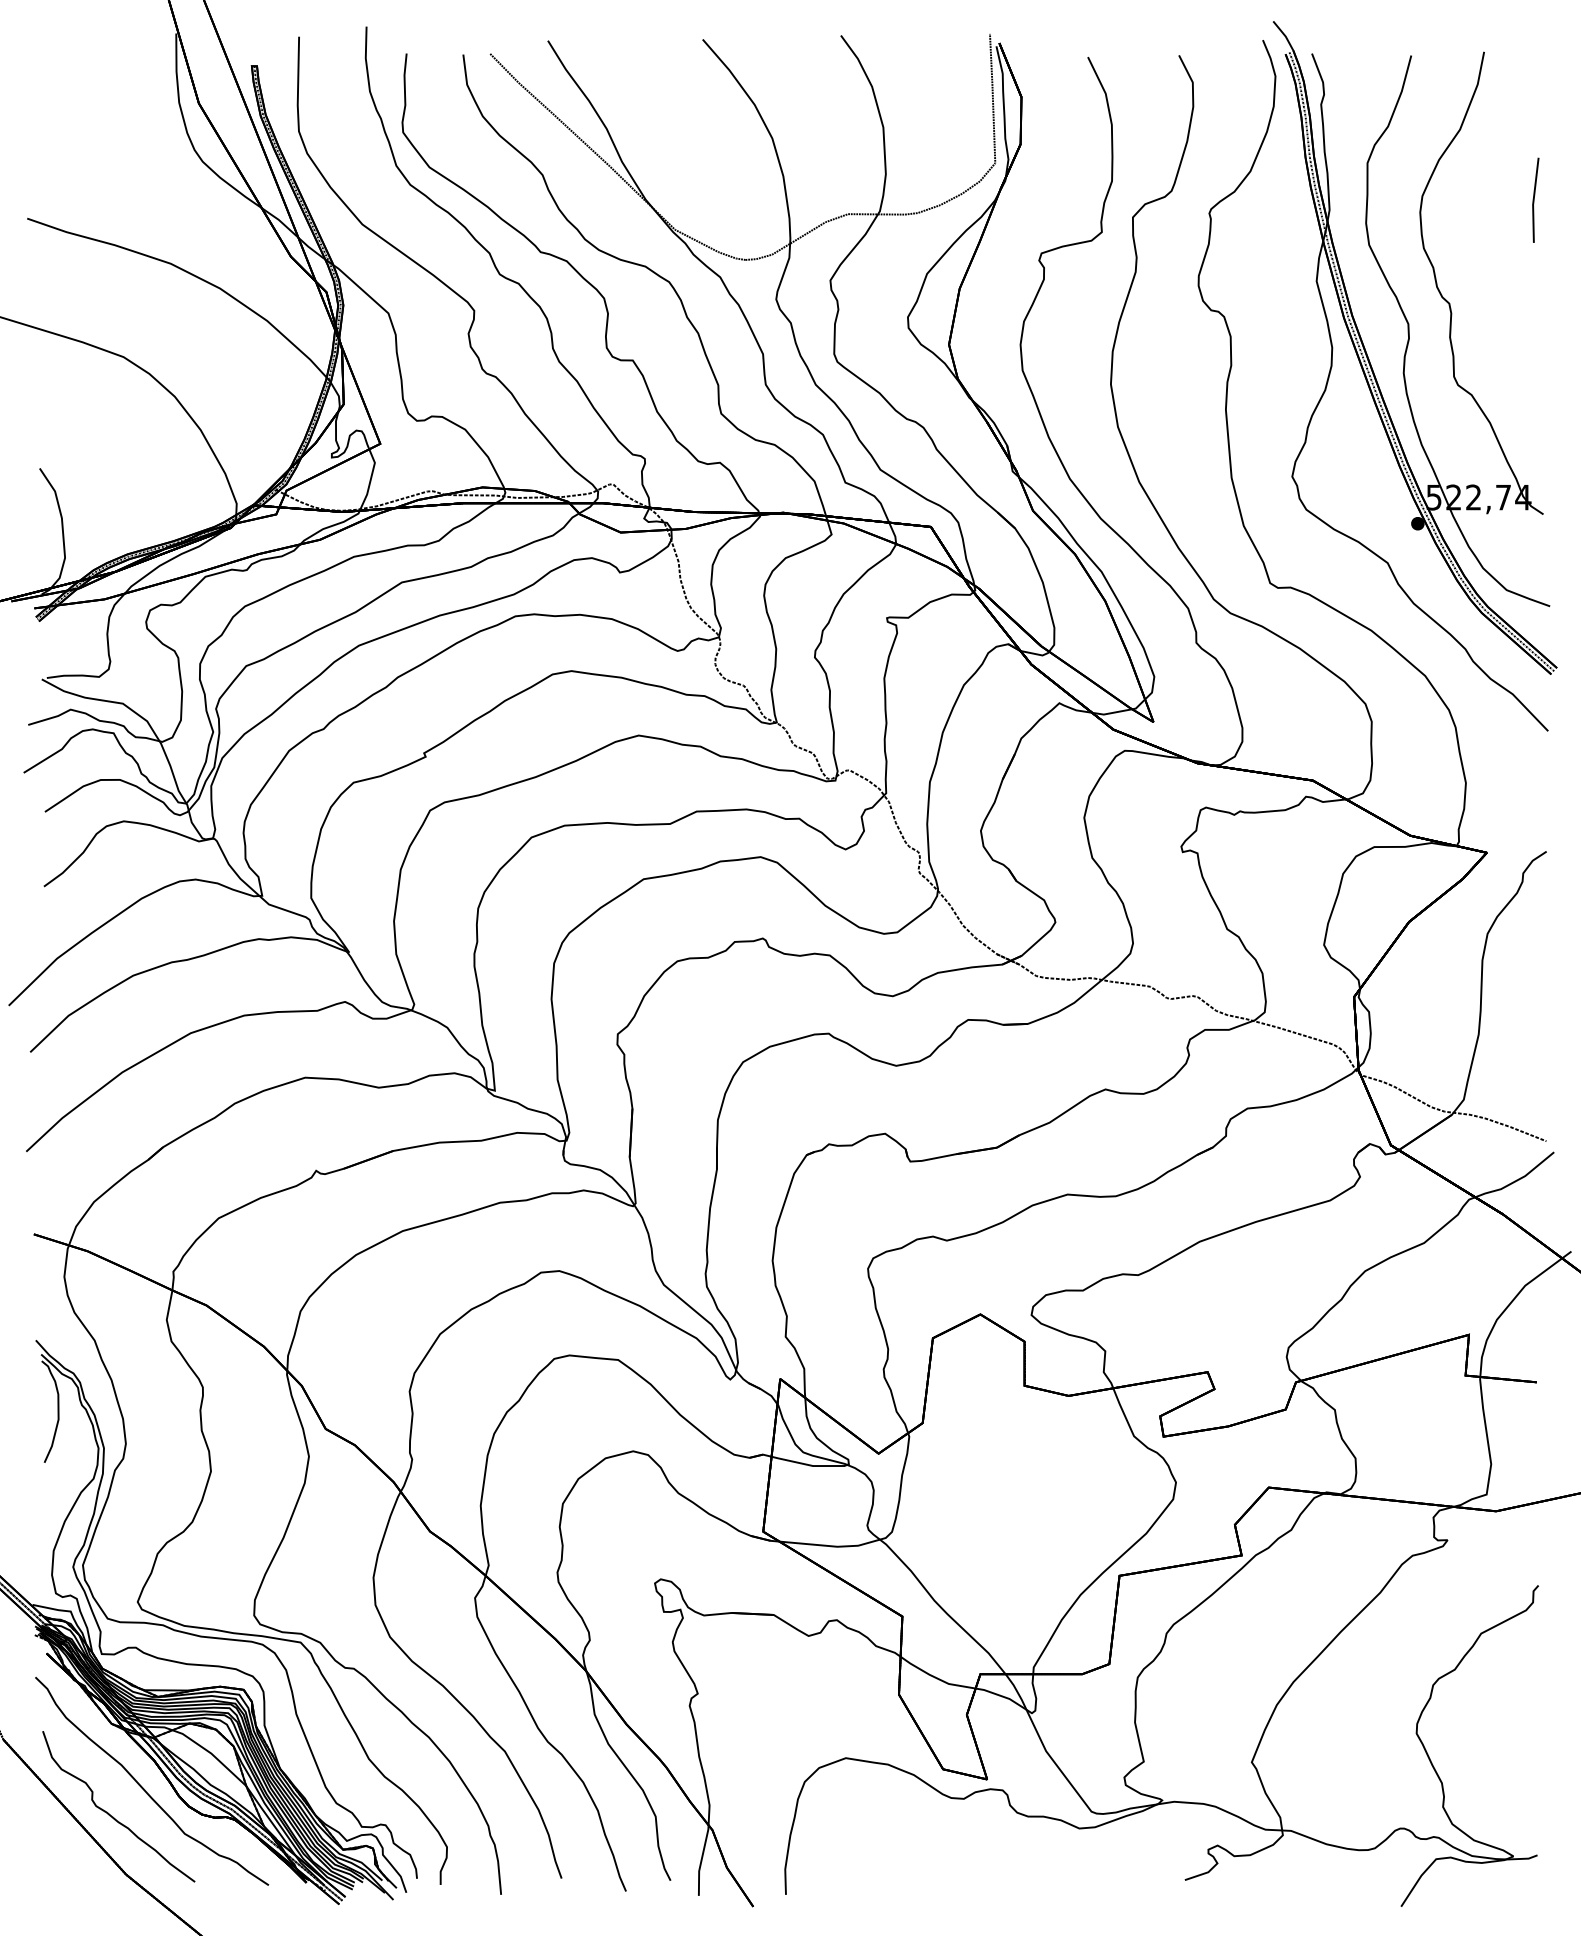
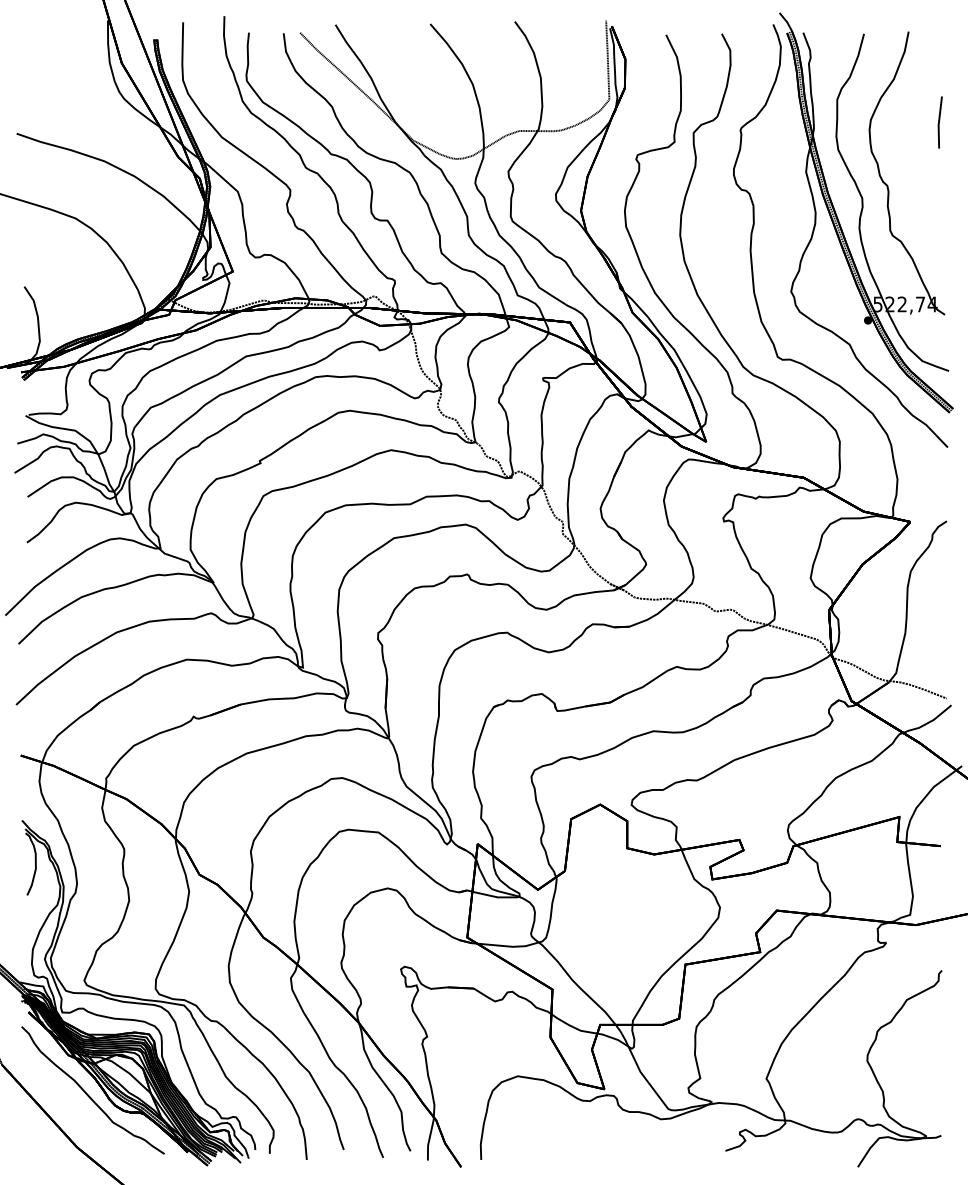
part: (111, 1814) -> (68, 1110), removed

